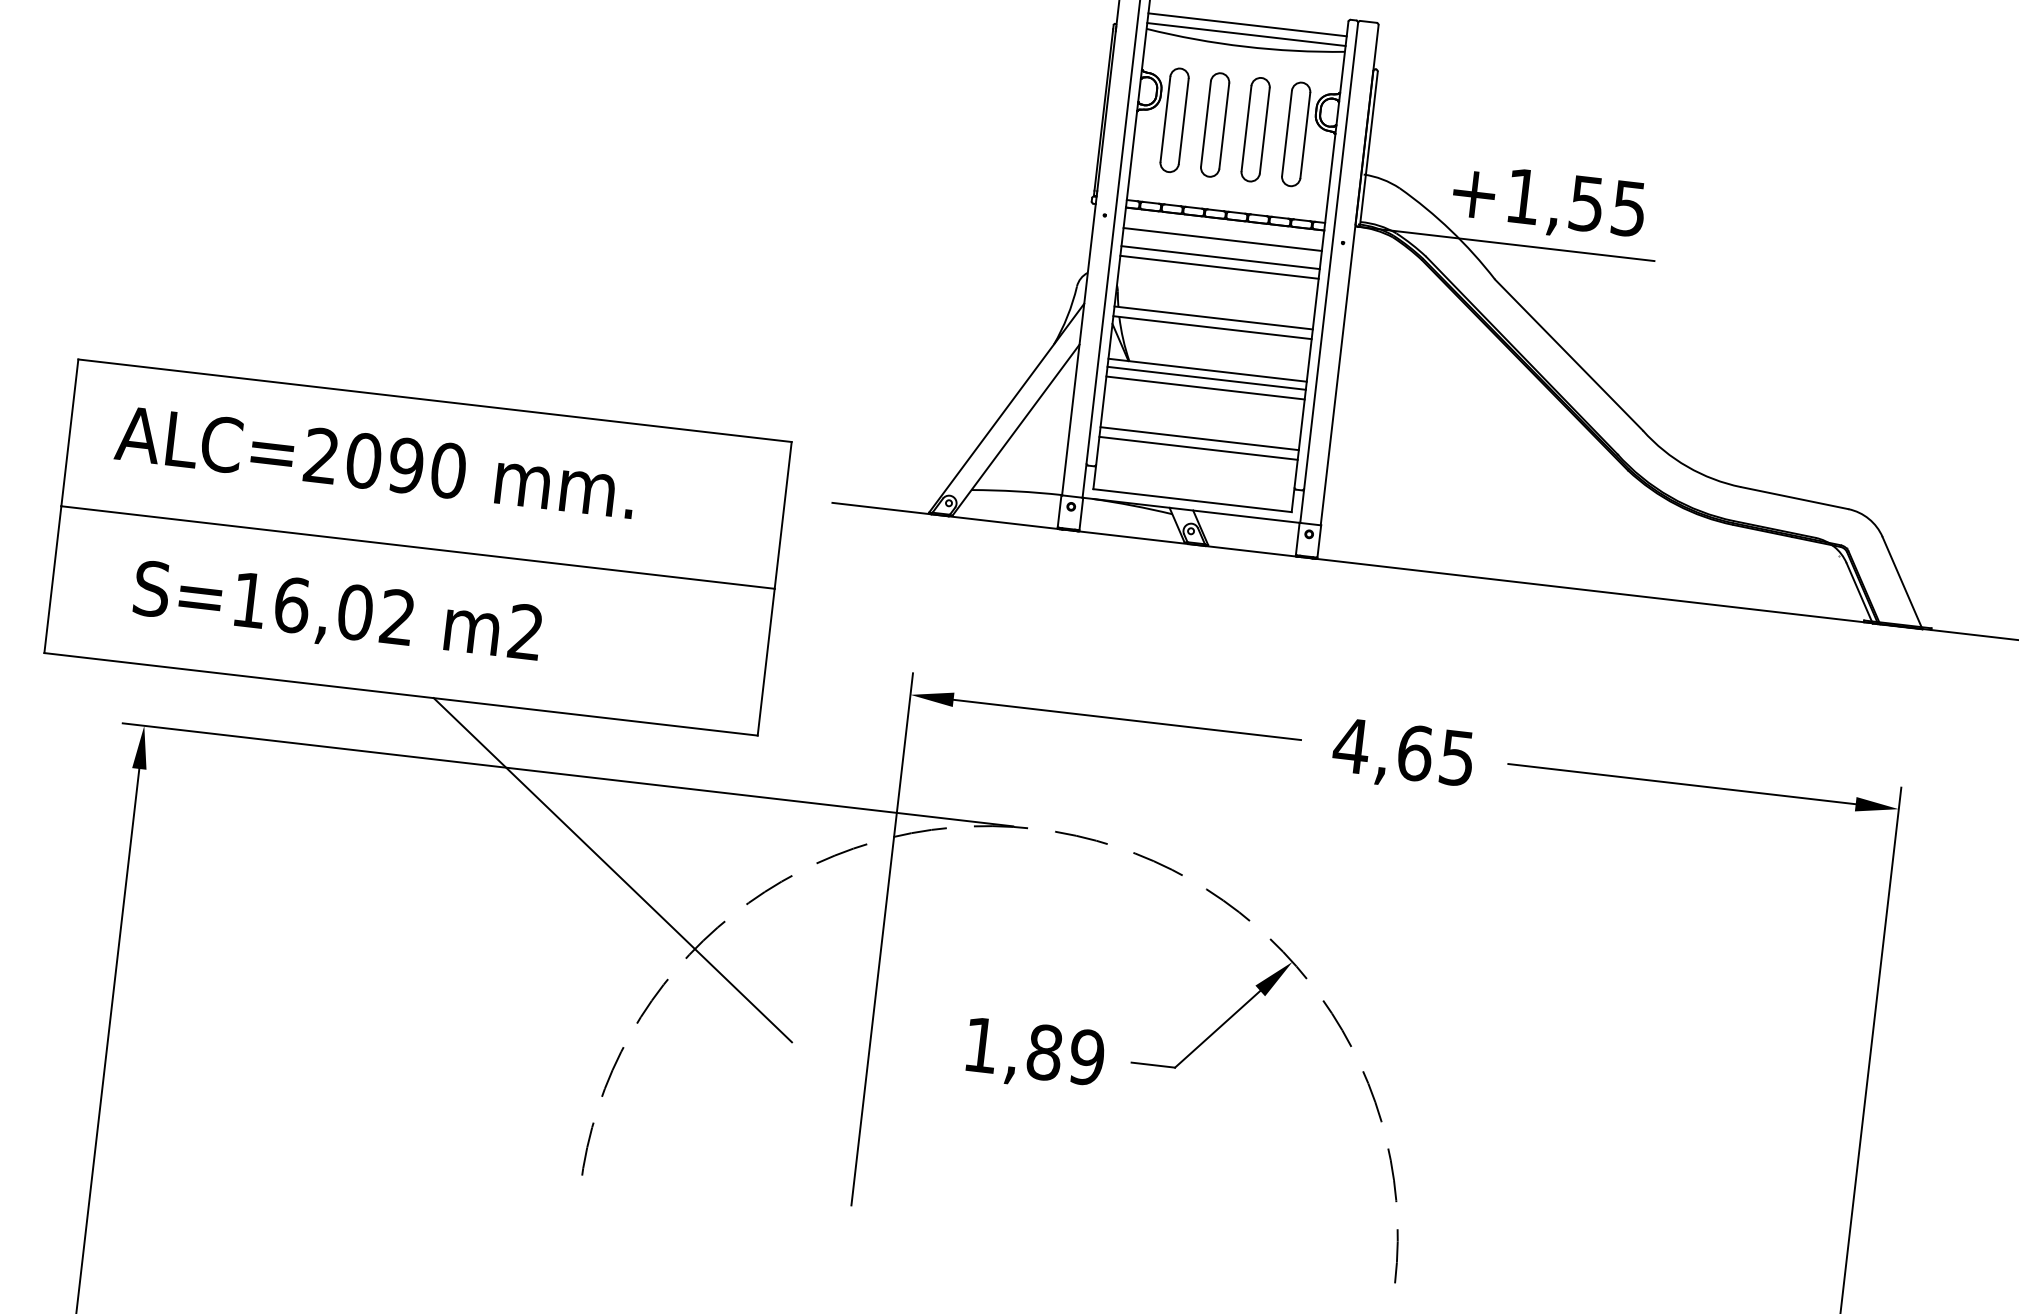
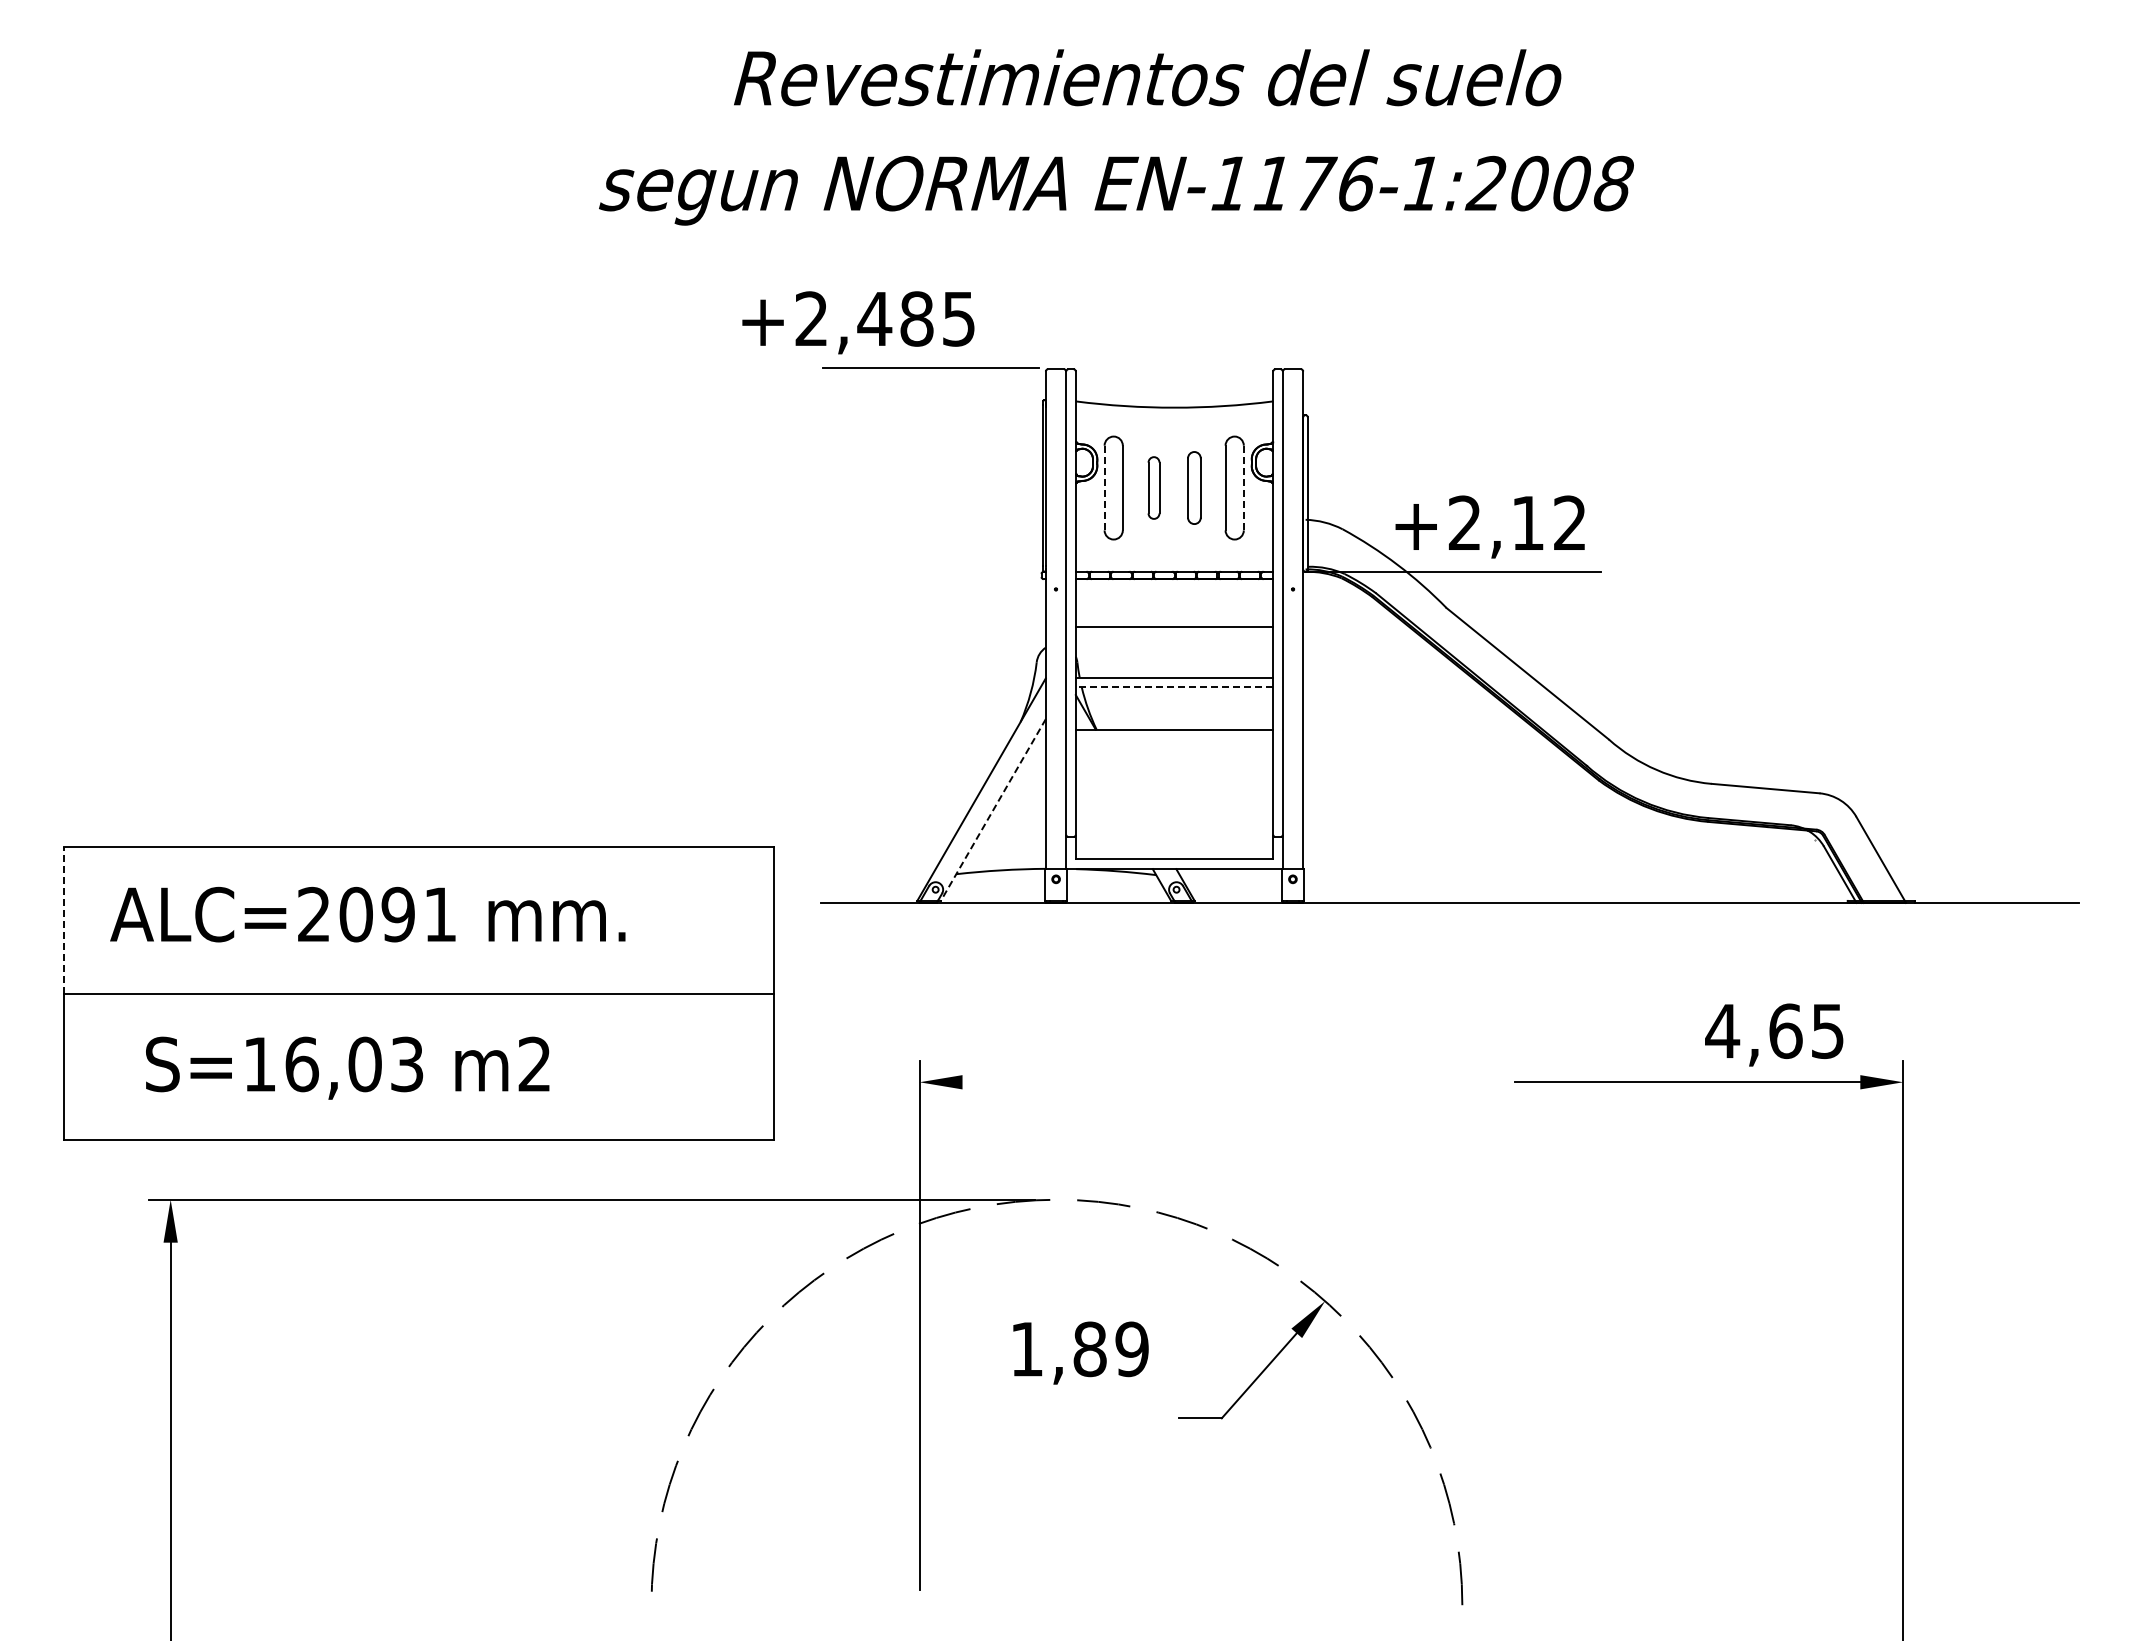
line: (1247, 24) -> (1174, 385), removed
line: (1246, 34) -> (1174, 395), removed
line: (1165, 119) -> (1104, 488), solid -> dashed
part: (1214, 124) -> (1153, 487), size x0.6
part: (1255, 129) -> (1194, 487), size x0.7
line: (1305, 134) -> (1243, 487), solid -> dashed
text: (1575, 201) -> (1516, 522), +1,55 -> +2,12
line: (1222, 239) -> (1174, 599), removed
line: (1220, 257) -> (1174, 617), removed
line: (1212, 327) -> (1174, 687), solid -> dashed
line: (1206, 378) -> (1174, 737), removed
line: (1205, 388) -> (1174, 747), removed
line: (1015, 430) -> (992, 810), solid -> dashed
line: (70, 432) -> (64, 920), solid -> dashed
line: (1199, 438) -> (1174, 797), removed
line: (1198, 448) -> (1174, 807), removed
text: (448, 470) -> (440, 914), ALC=2090 -> ALC=2091
text: (397, 617) -> (407, 1064), S=16,02 -> S=16,03
line: (1127, 720) -> (1135, 1082), removed
text: (1403, 755) -> (1774, 1034), moved
line: (612, 869) -> (646, 1287), removed
text: (1034, 1054) -> (1080, 1352), moved

